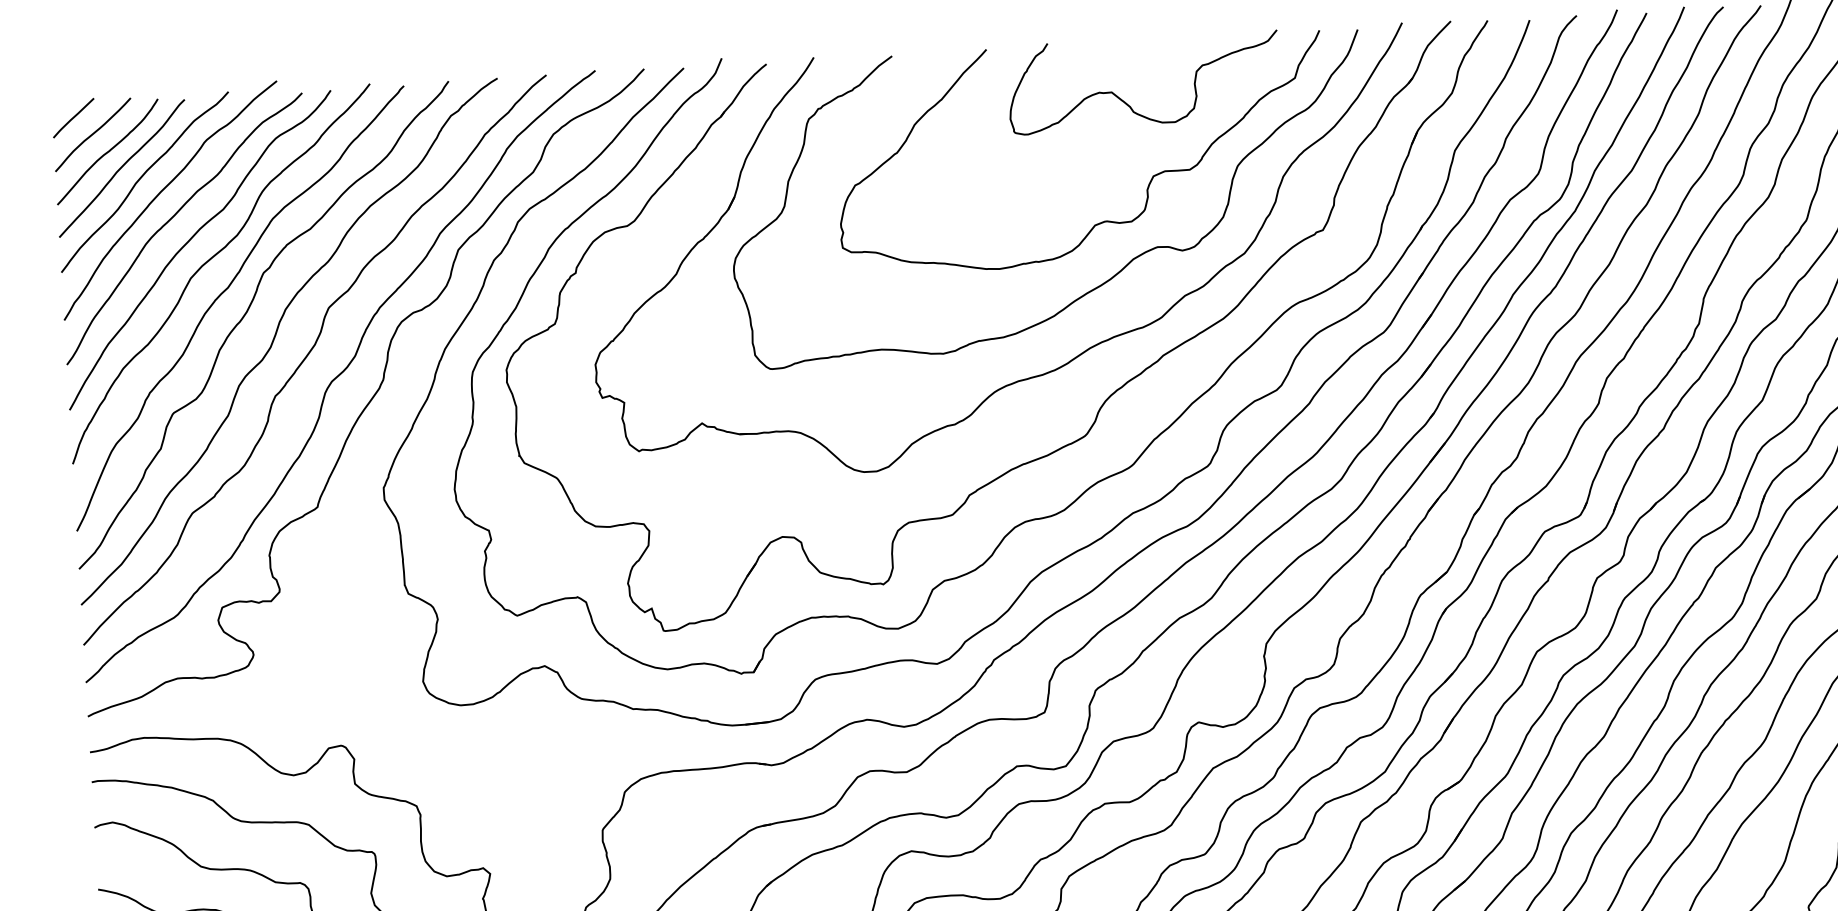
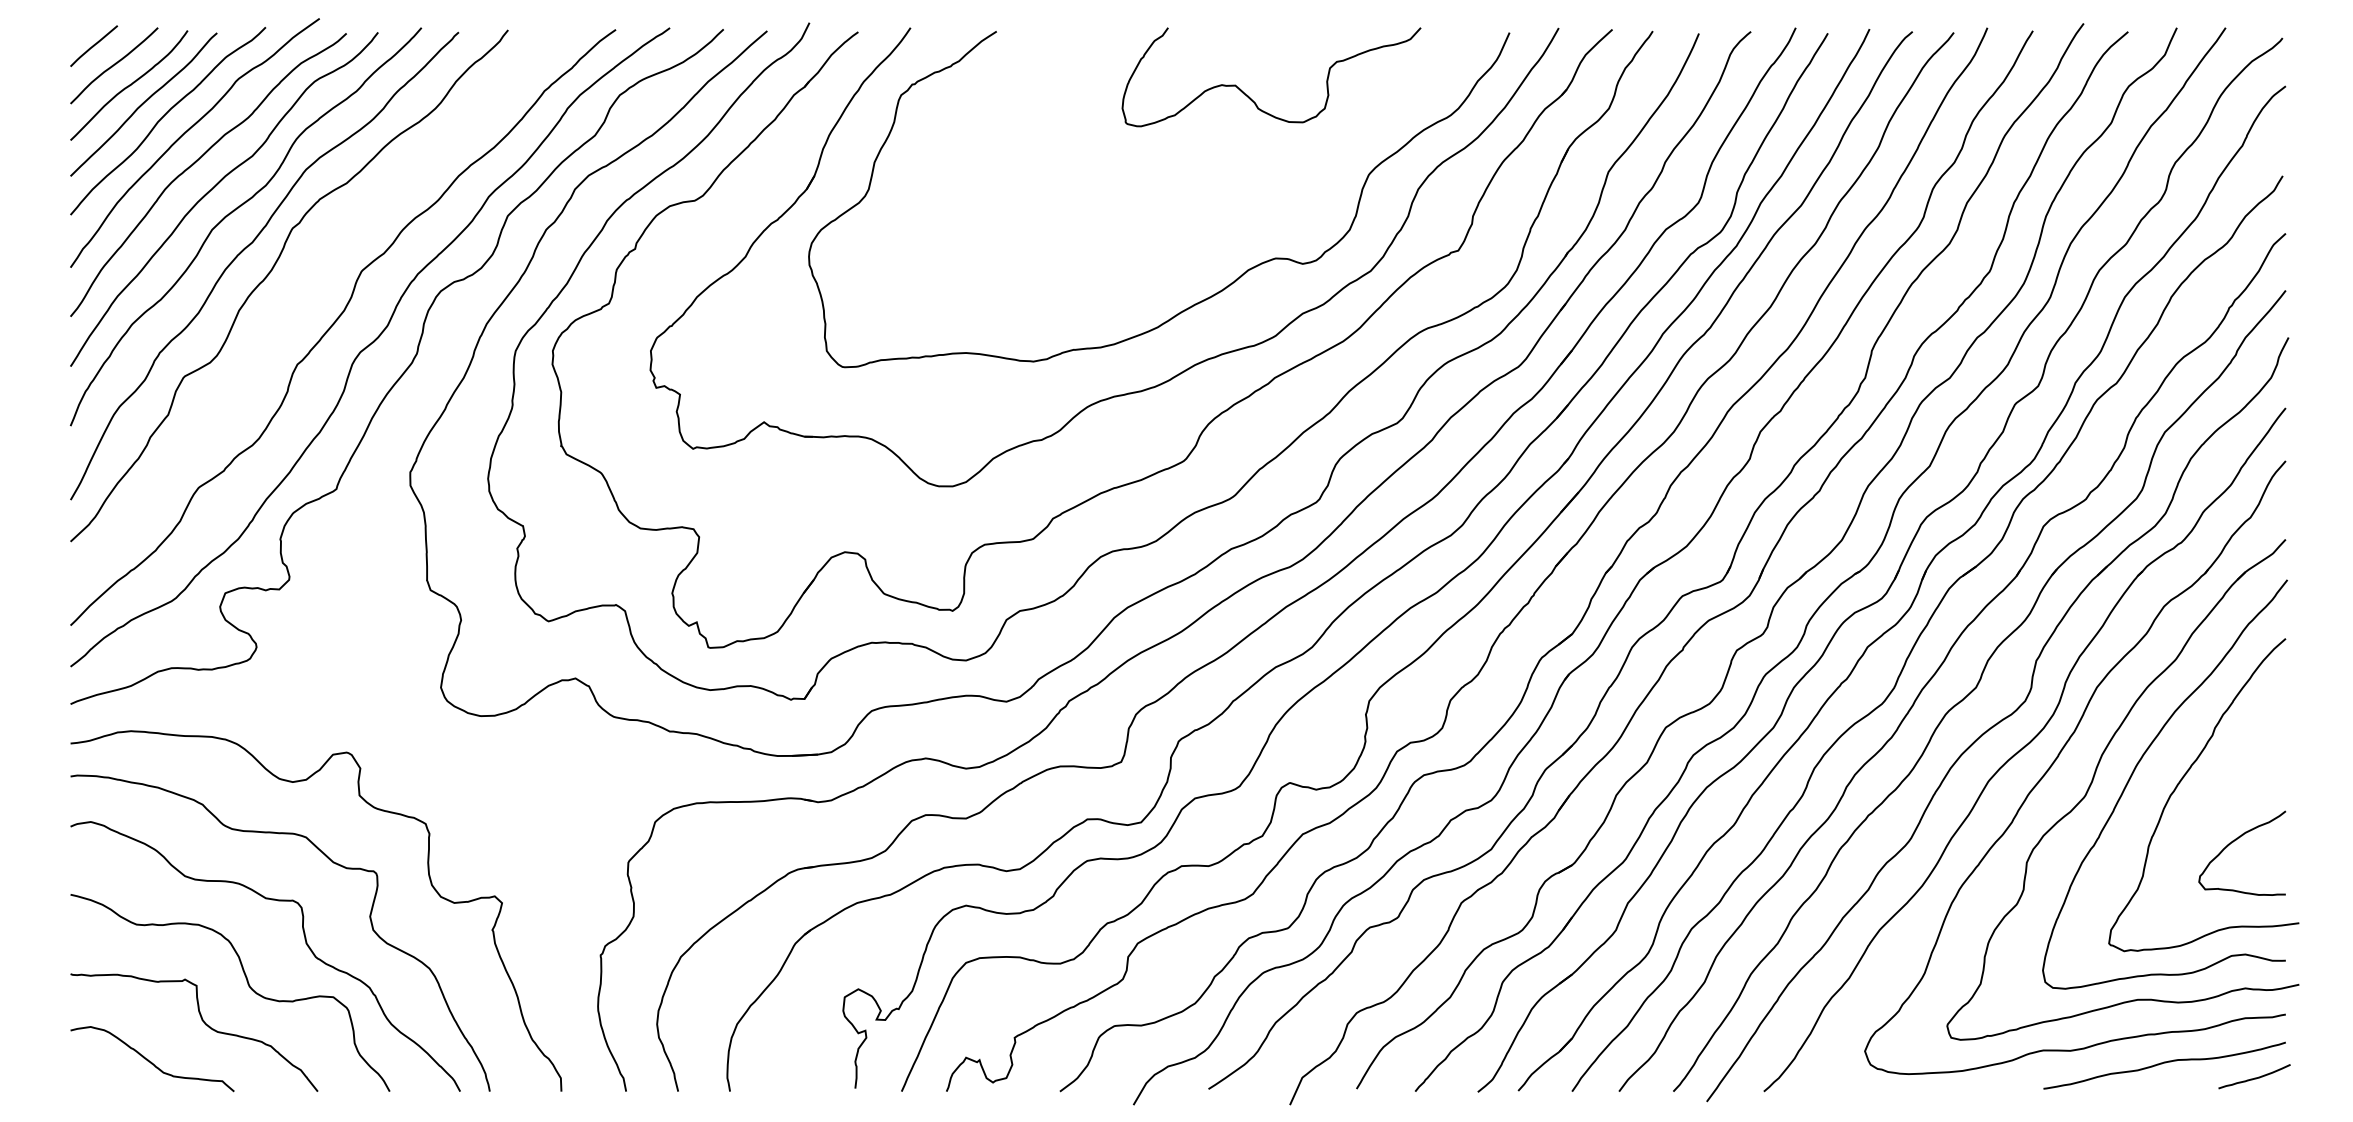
curve: (1103, 221) -> (1217, 226), removed
curve: (275, 337) -> (301, 300), removed

